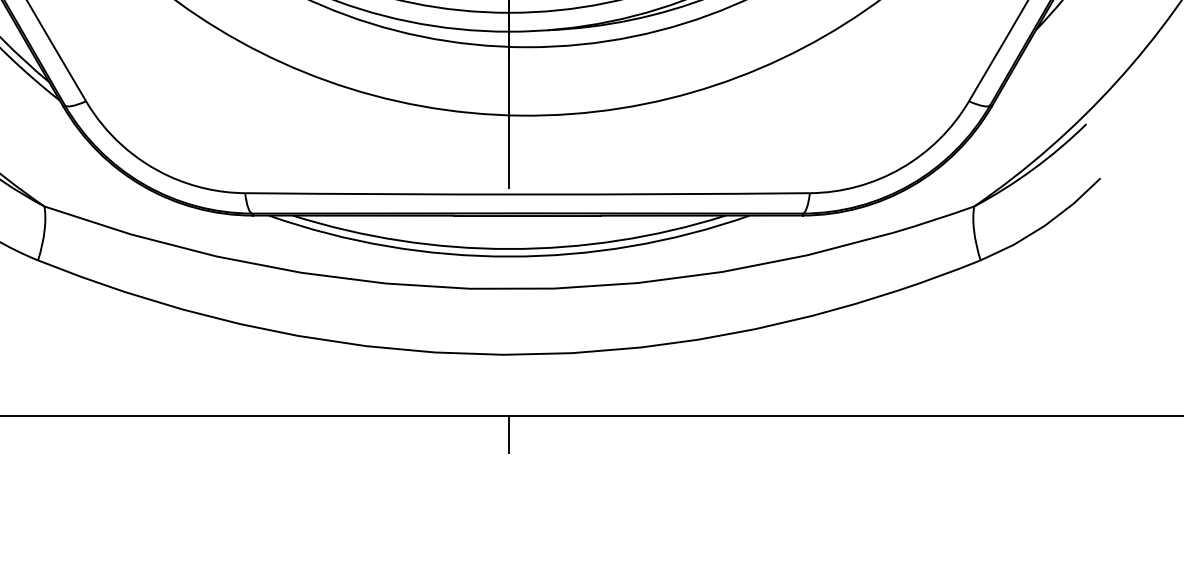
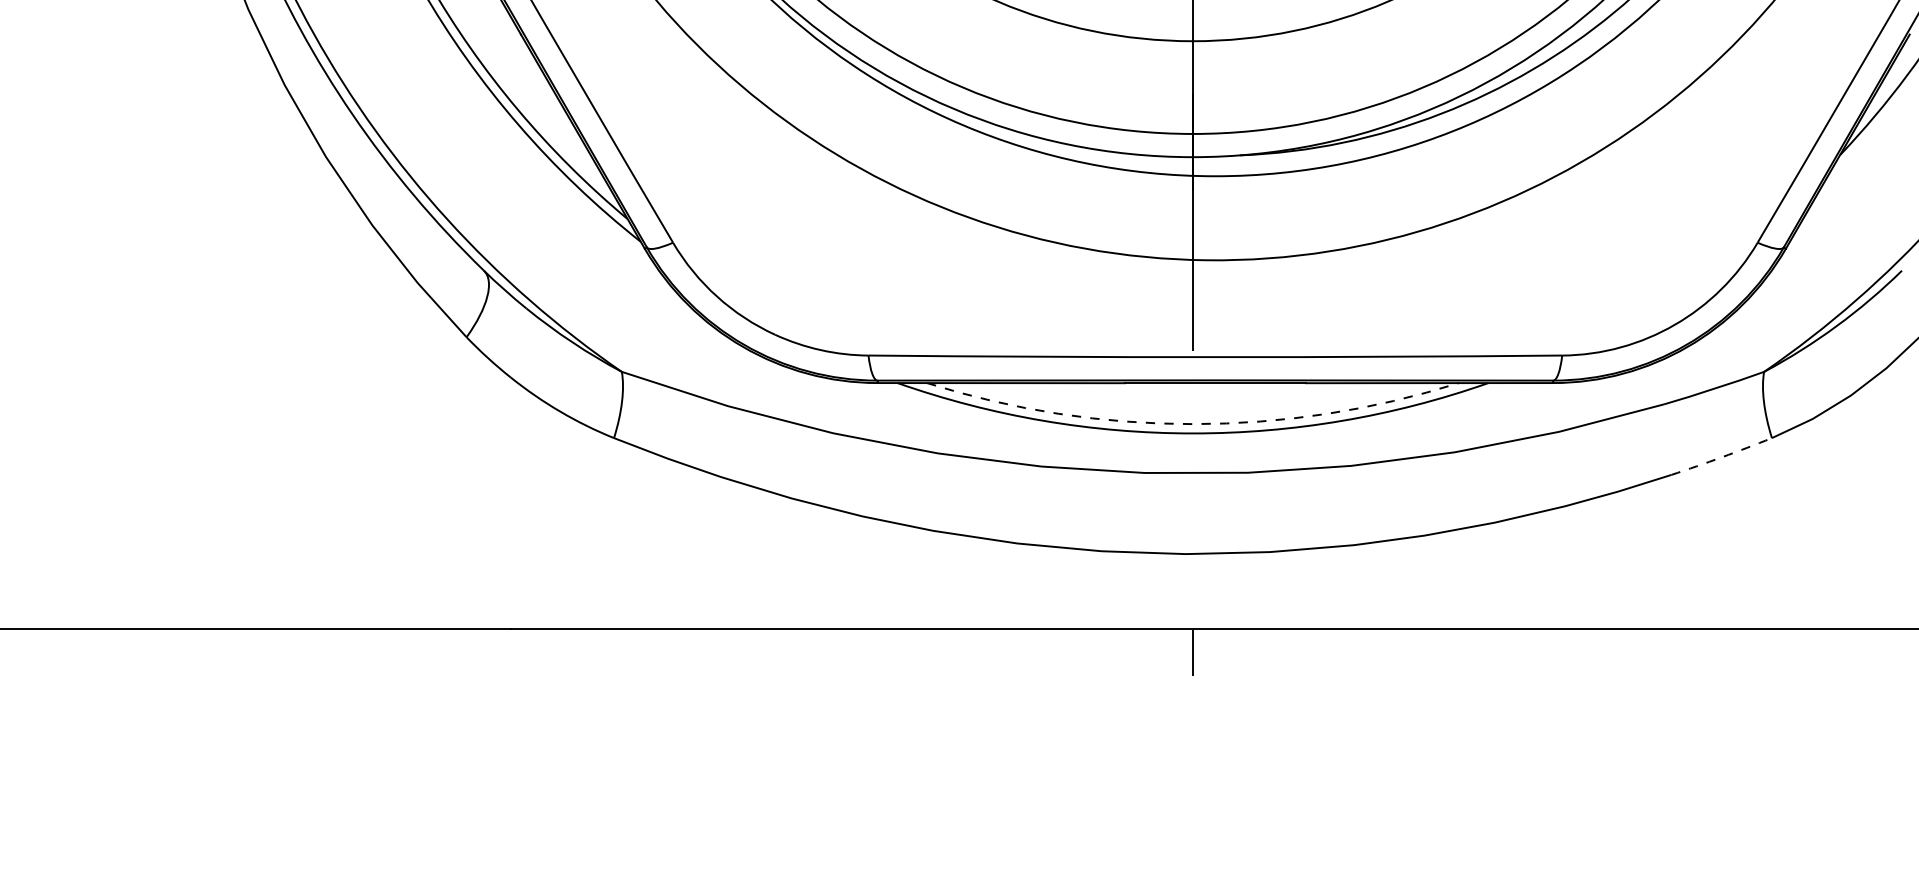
arc: (508, 249) -> (1192, 424), solid -> dashed
arc: (939, 276) -> (1721, 457), solid -> dashed

